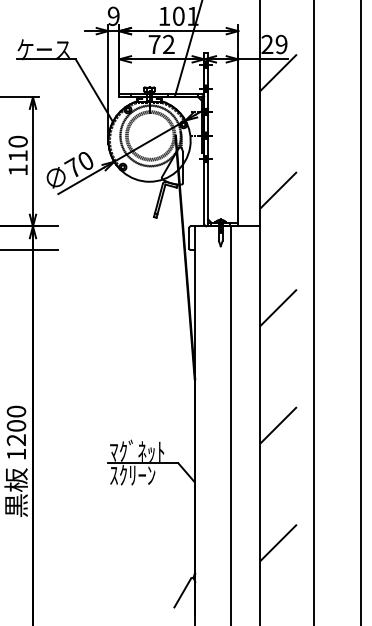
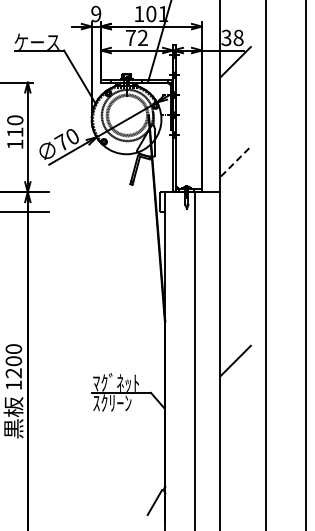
text: (274, 44) -> (232, 37), 29 -> 38
line: (279, 190) -> (236, 161), solid -> dashed
line: (278, 308) -> (235, 261), removed
line: (278, 543) -> (235, 460), removed

